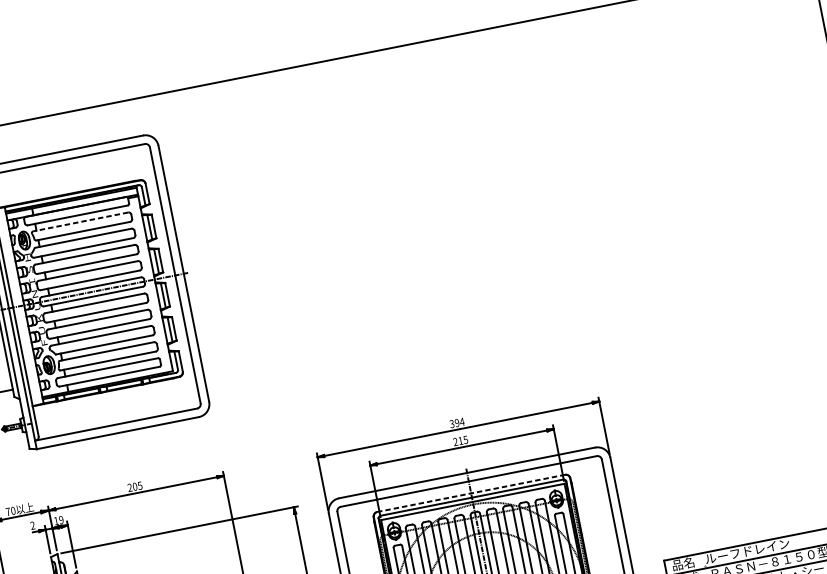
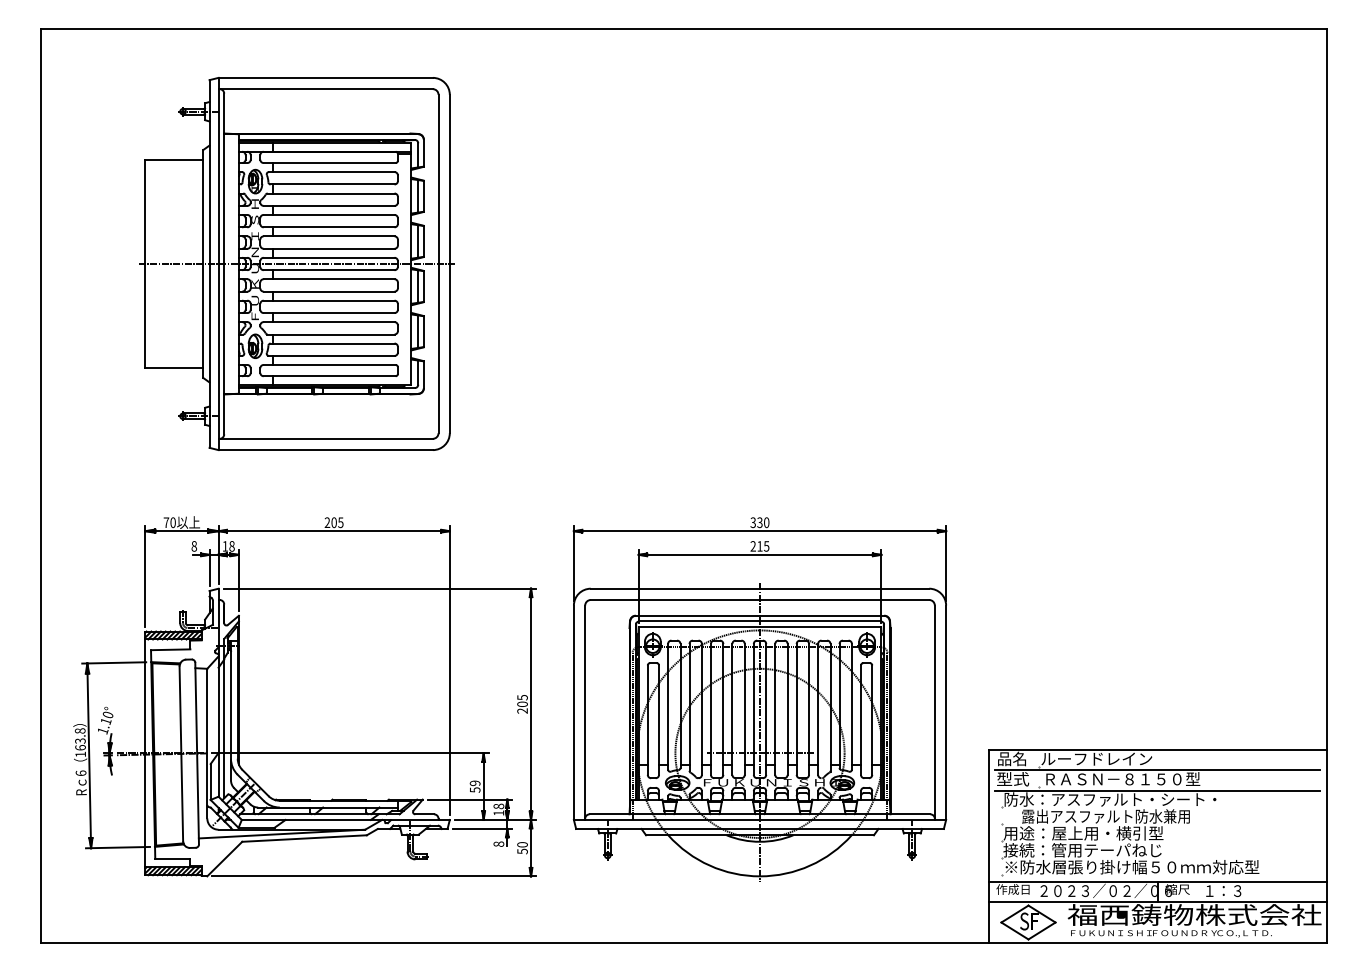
line: (80, 222) -> (331, 172), dashed -> solid
text: (459, 422) -> (763, 522), 394 -> 330
line: (471, 493) -> (760, 615), dashed -> solid
text: (61, 520) -> (231, 546), 19 -> 18
text: (32, 525) -> (193, 546), 2 -> 8

